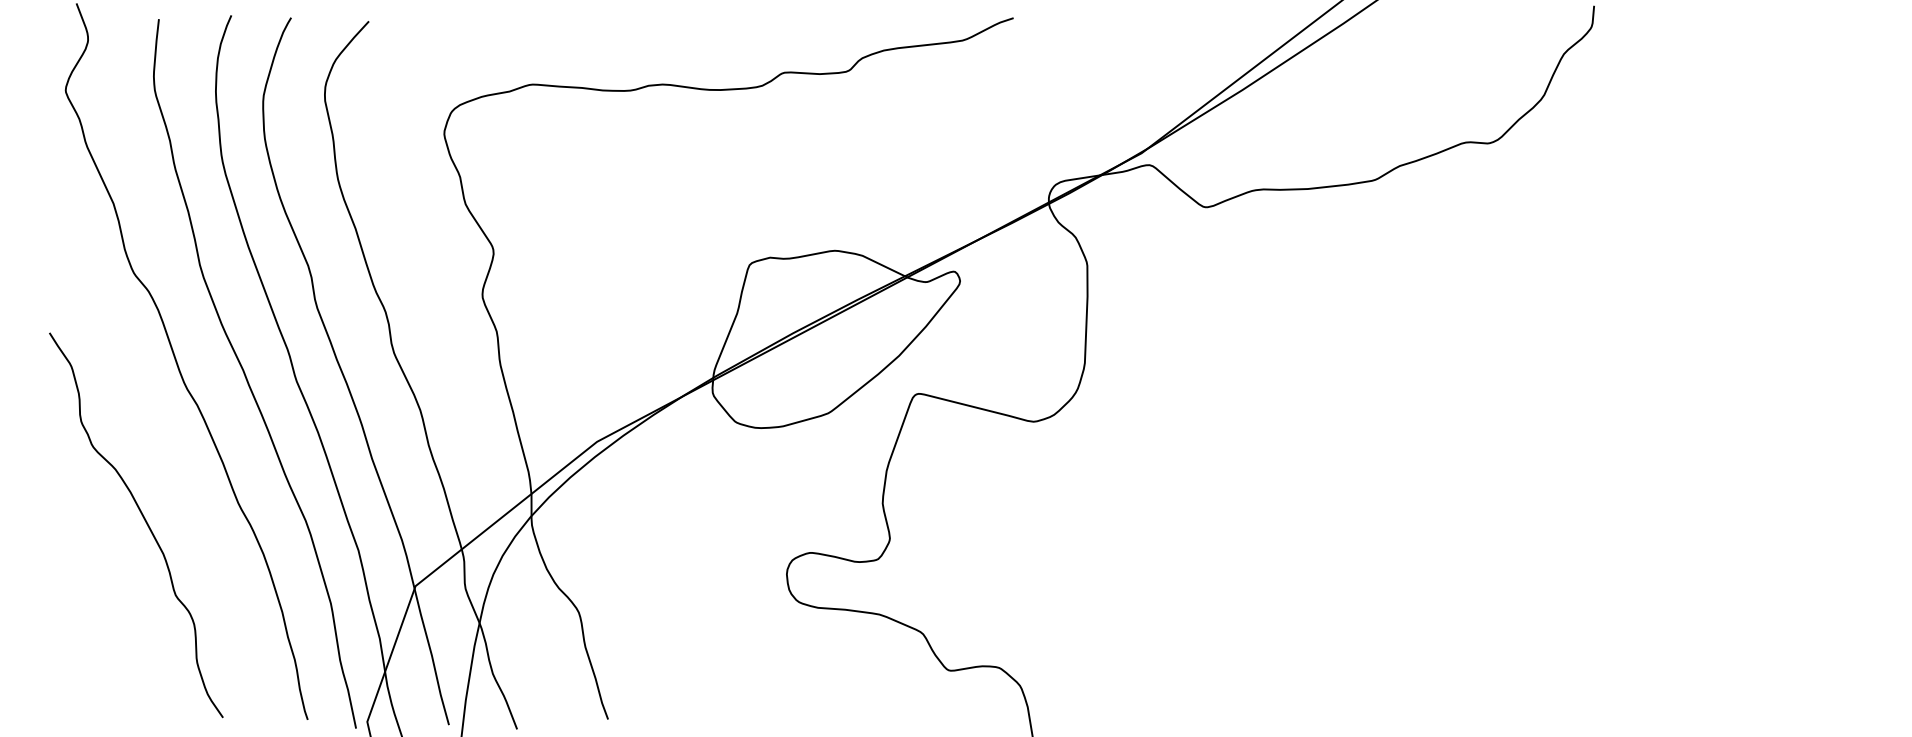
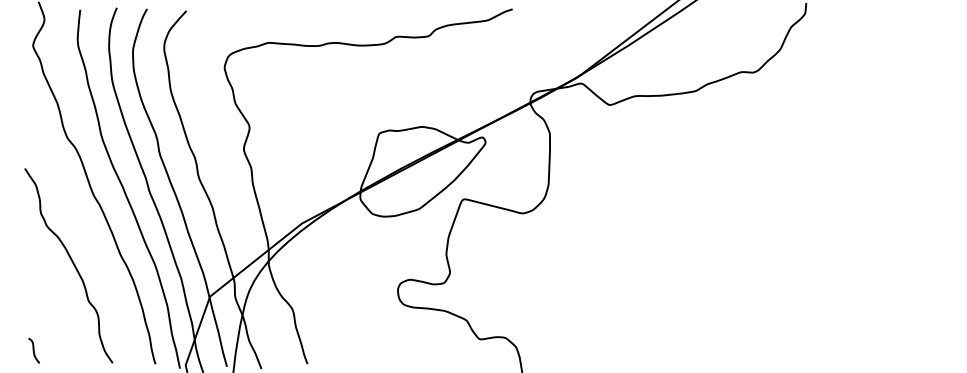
curve: (68, 692) -> (34, 350), added

